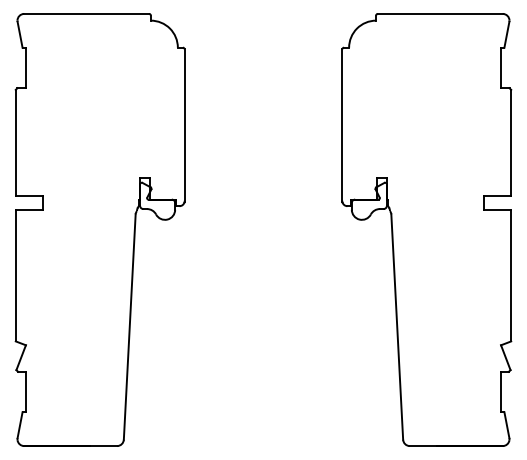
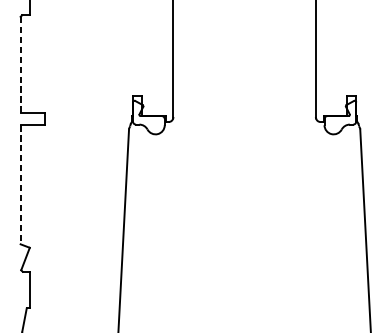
line: (15, 143) -> (20, 65), solid -> dashed
line: (15, 275) -> (20, 184), solid -> dashed

